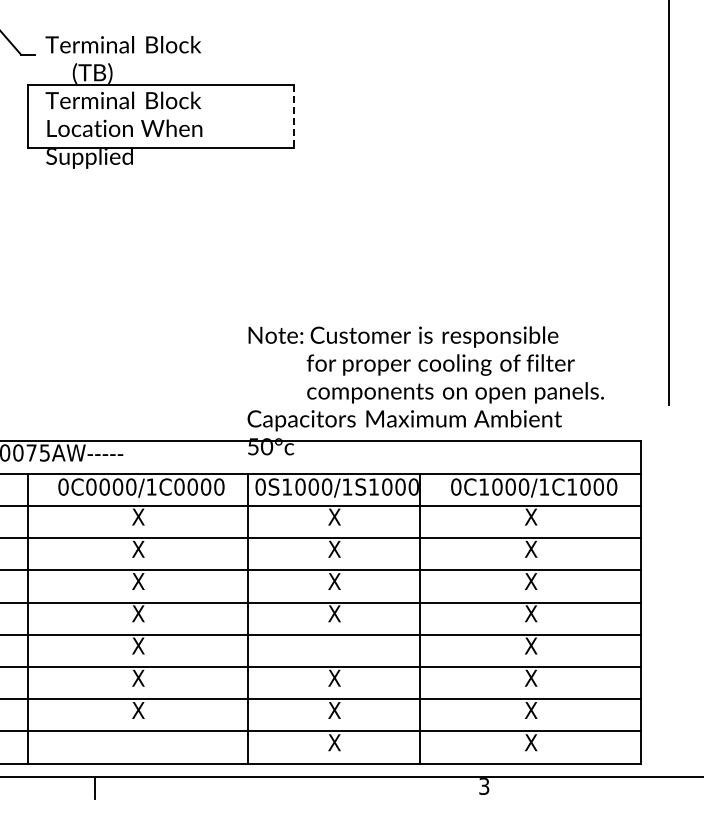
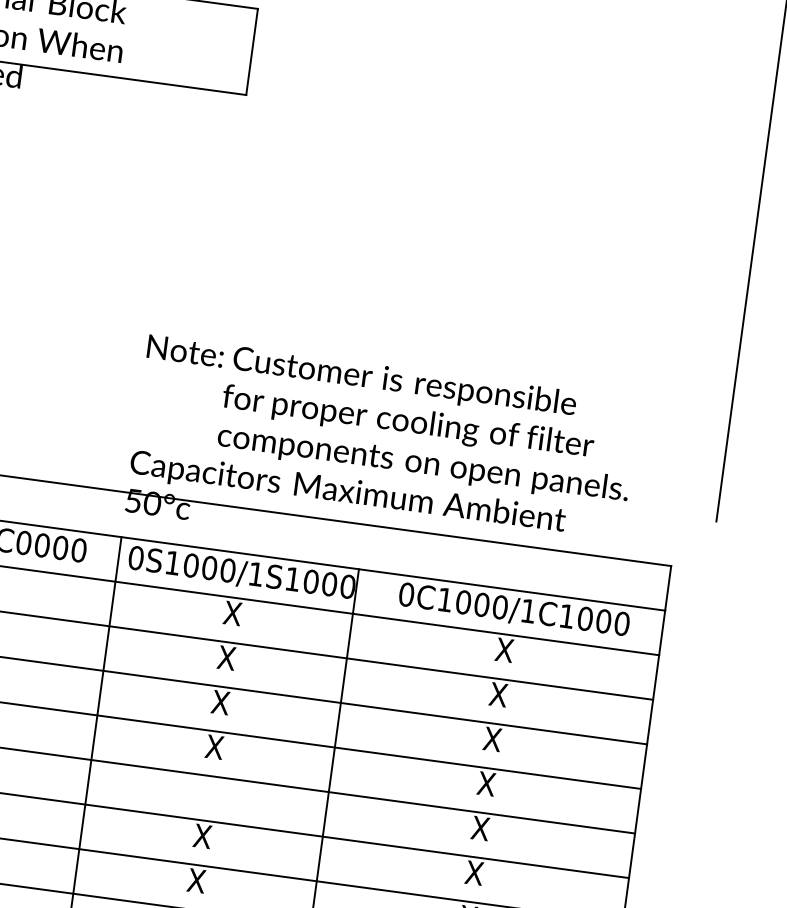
line: (294, 116) -> (252, 52), dashed -> solid

